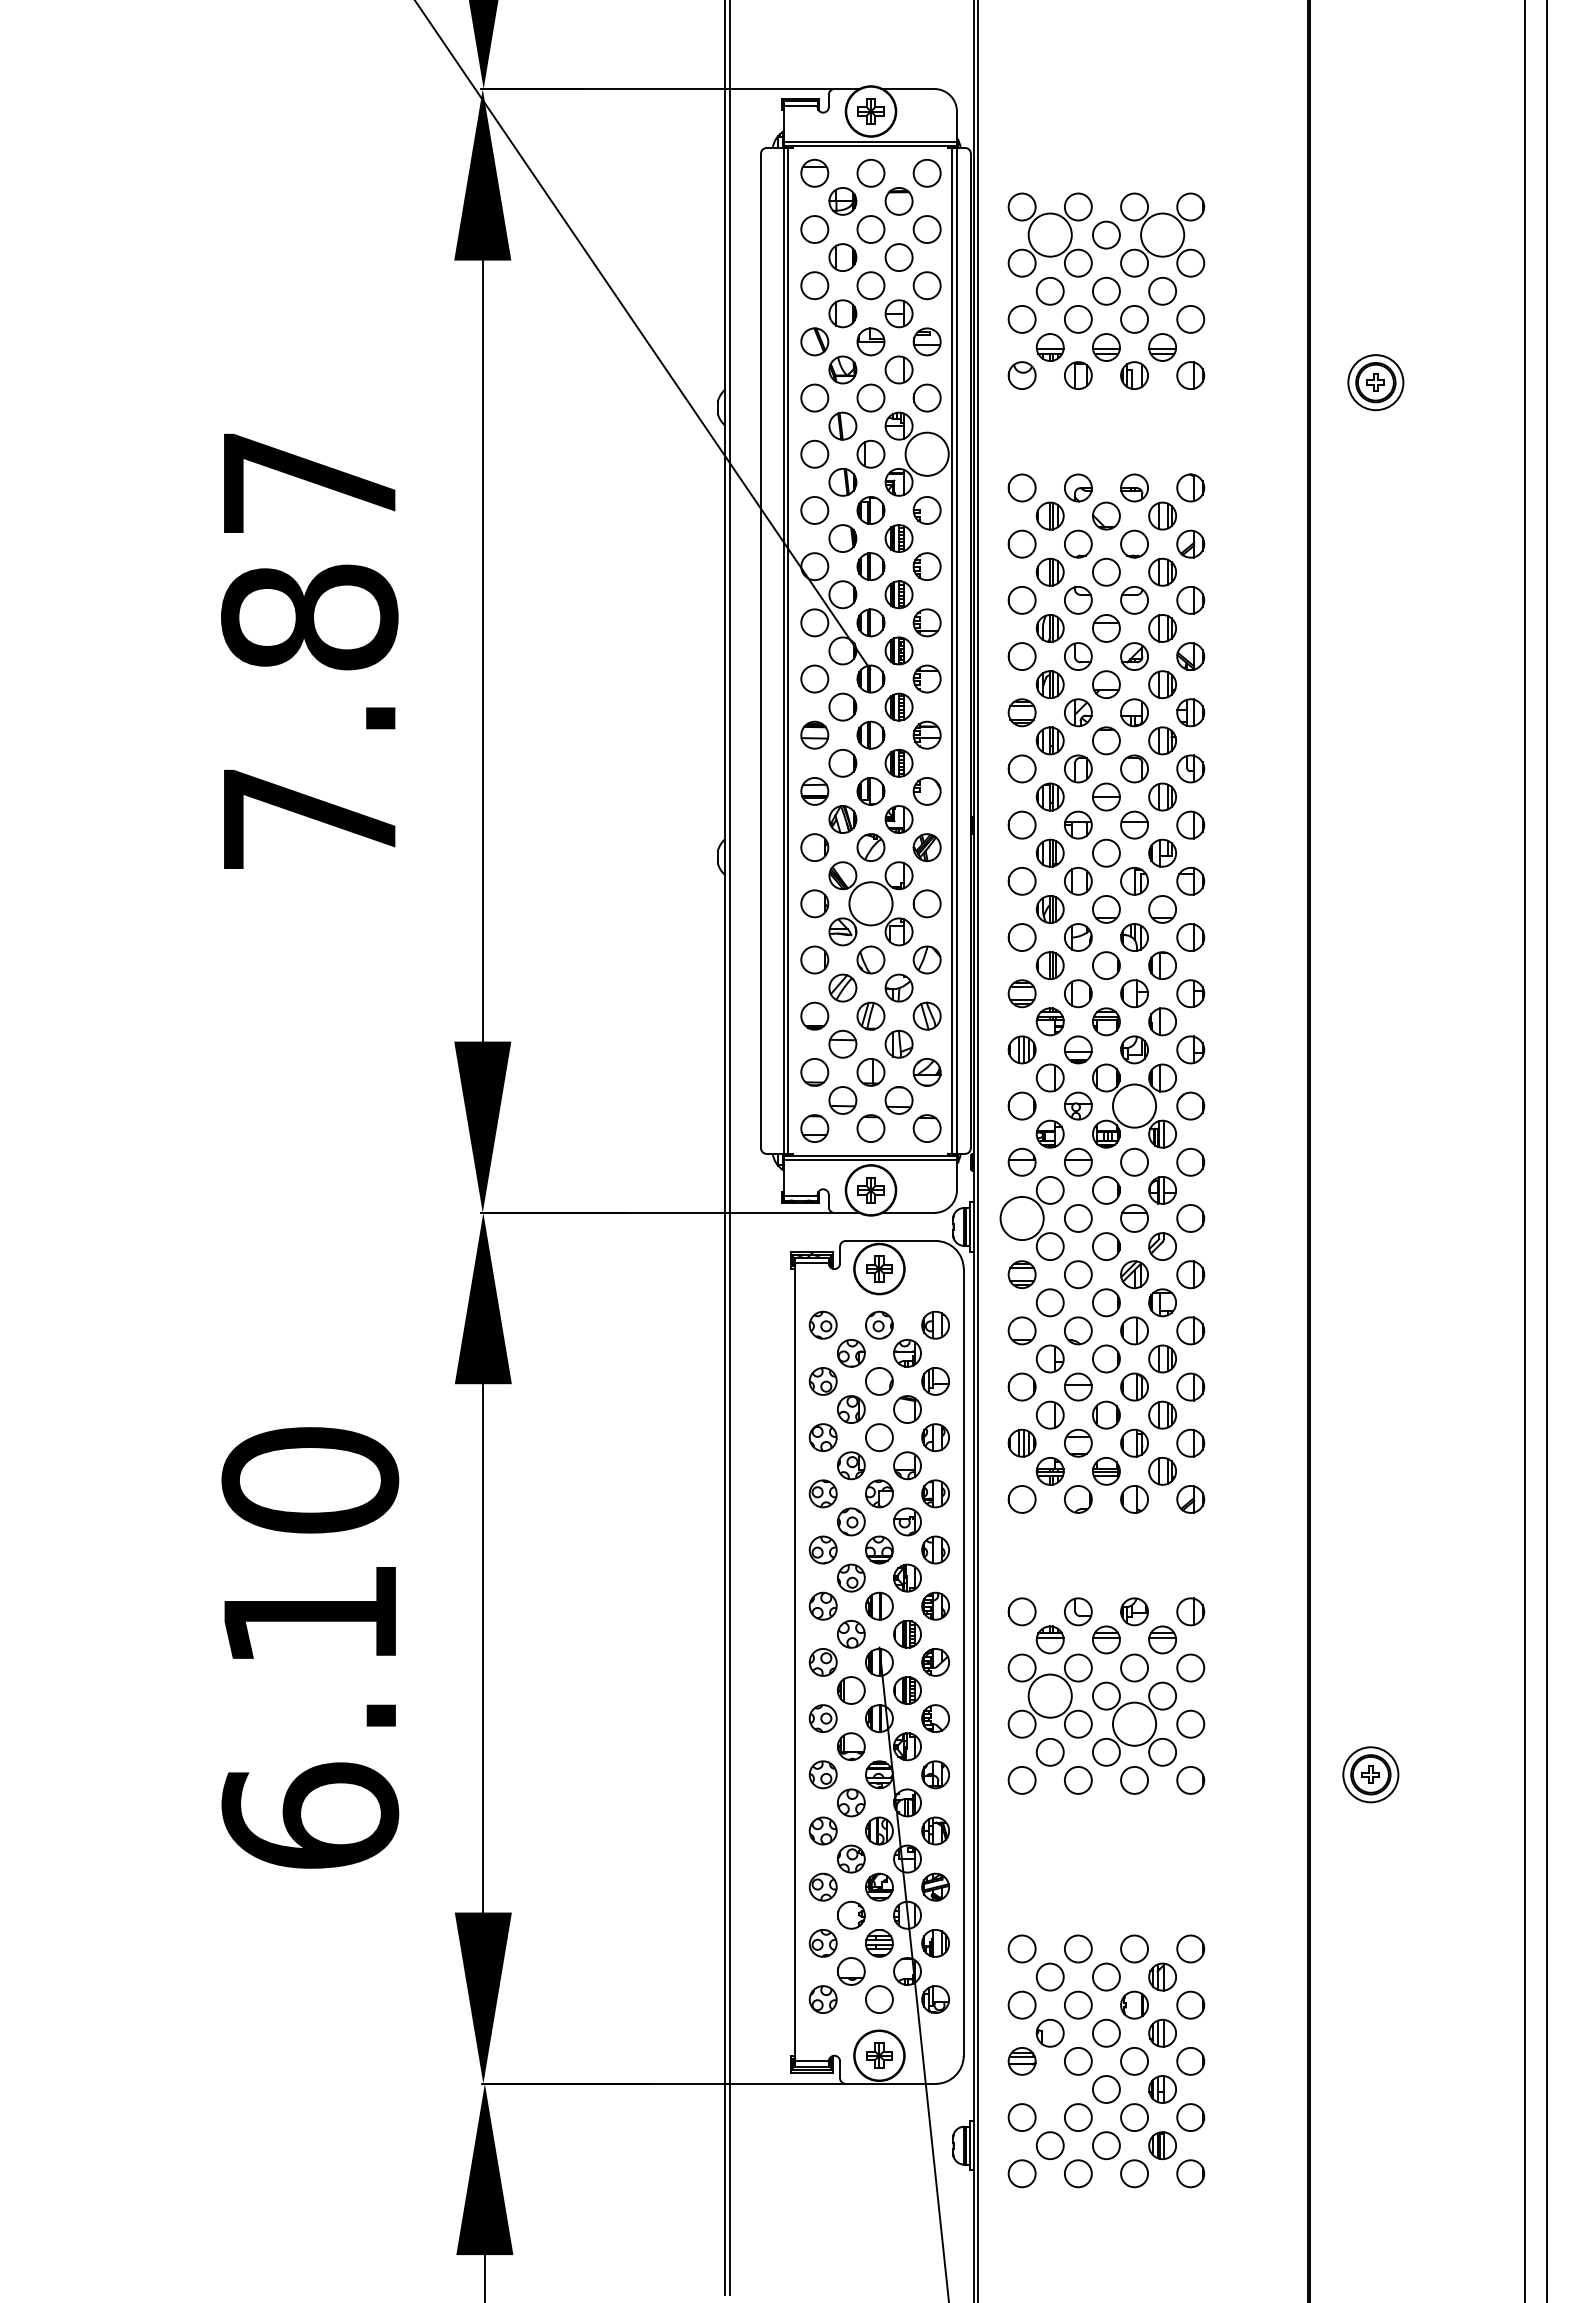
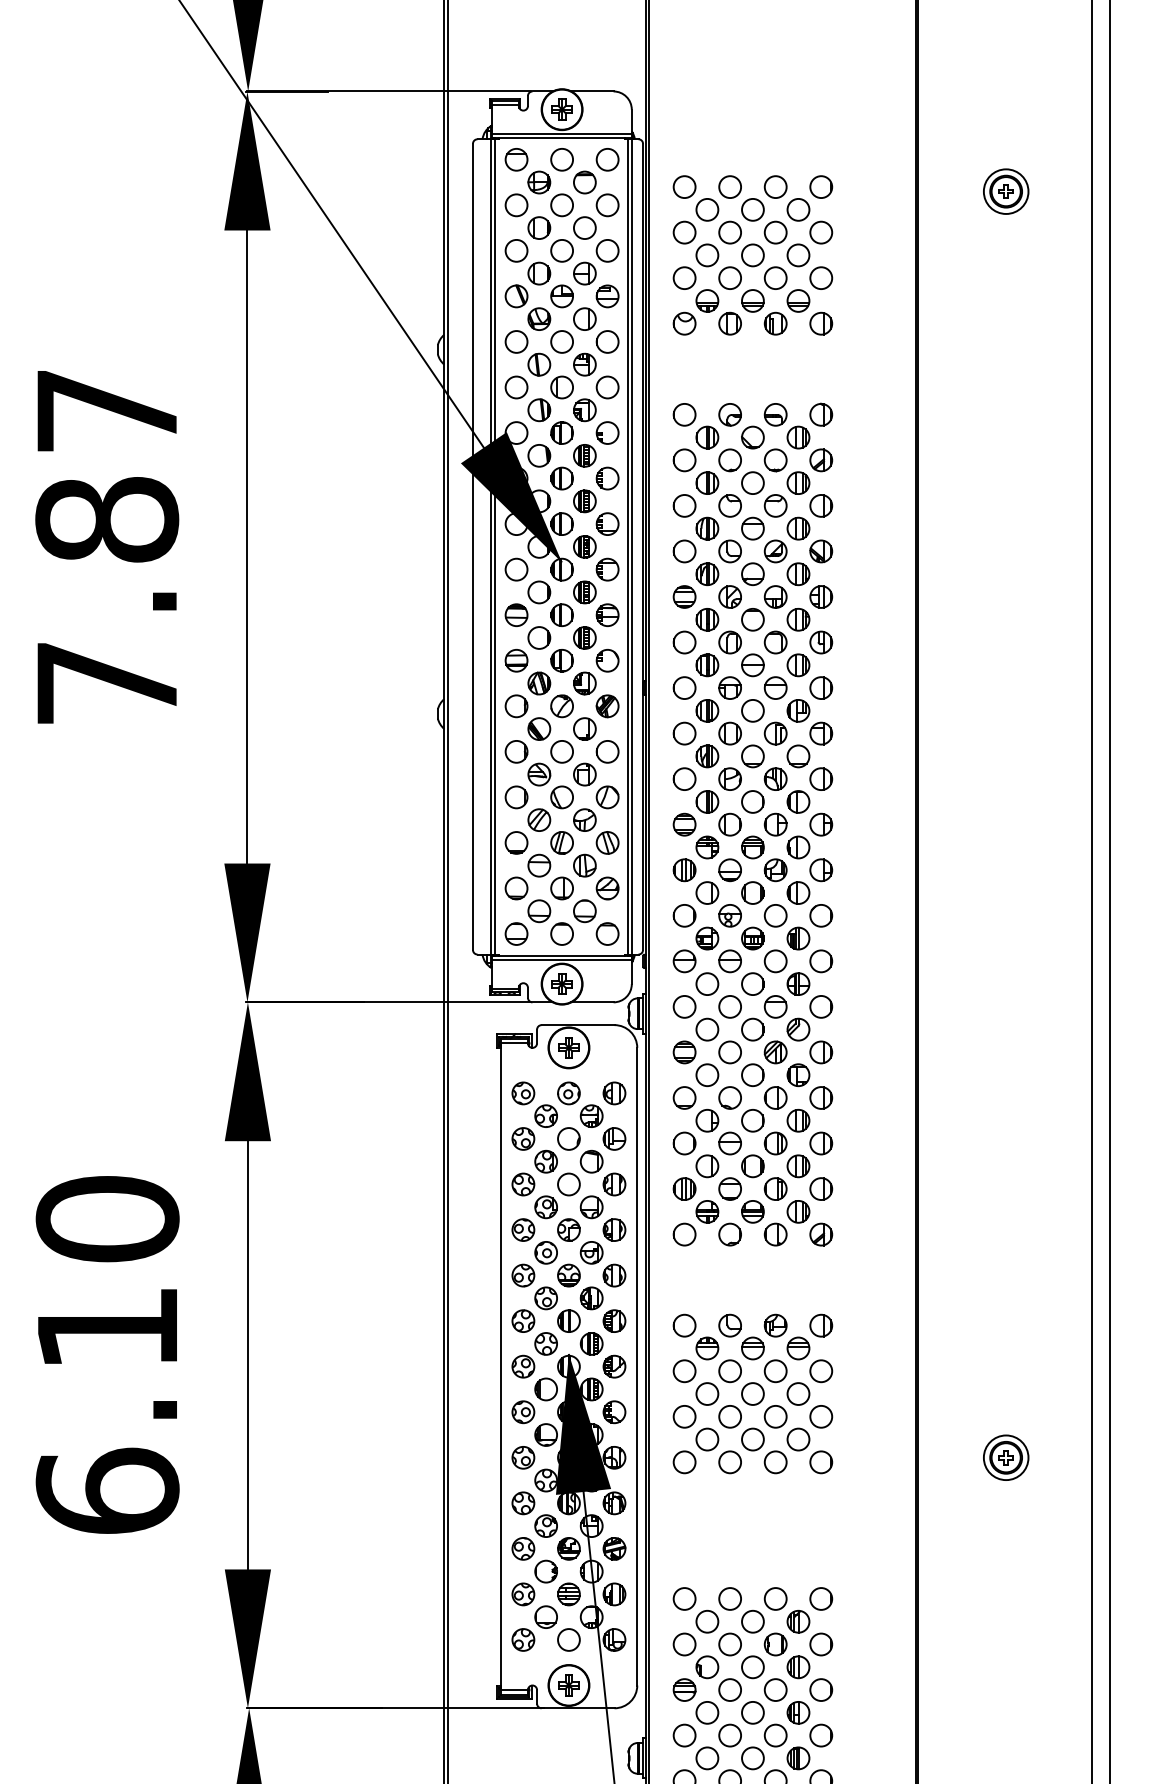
circle: (1049, 234) -> (706, 209), size x0.62
circle: (1162, 234) -> (798, 209), size x0.62
part: (1375, 382) -> (1005, 191), moved
circle: (926, 453) -> (607, 386), size x0.62
fill: (808, 589) -> (511, 497), added
circle: (870, 903) -> (561, 751), size x0.62
circle: (1134, 1105) -> (775, 915), size x0.62
circle: (1021, 1218) -> (684, 1006), size x0.62
circle: (1049, 1695) -> (706, 1393), size x0.62
circle: (1134, 1723) -> (775, 1416), size x0.62
fill: (897, 1733) -> (583, 1424), added
part: (1370, 1774) -> (1005, 1457), moved
circle: (1049, 2089) -> (706, 1712), added

